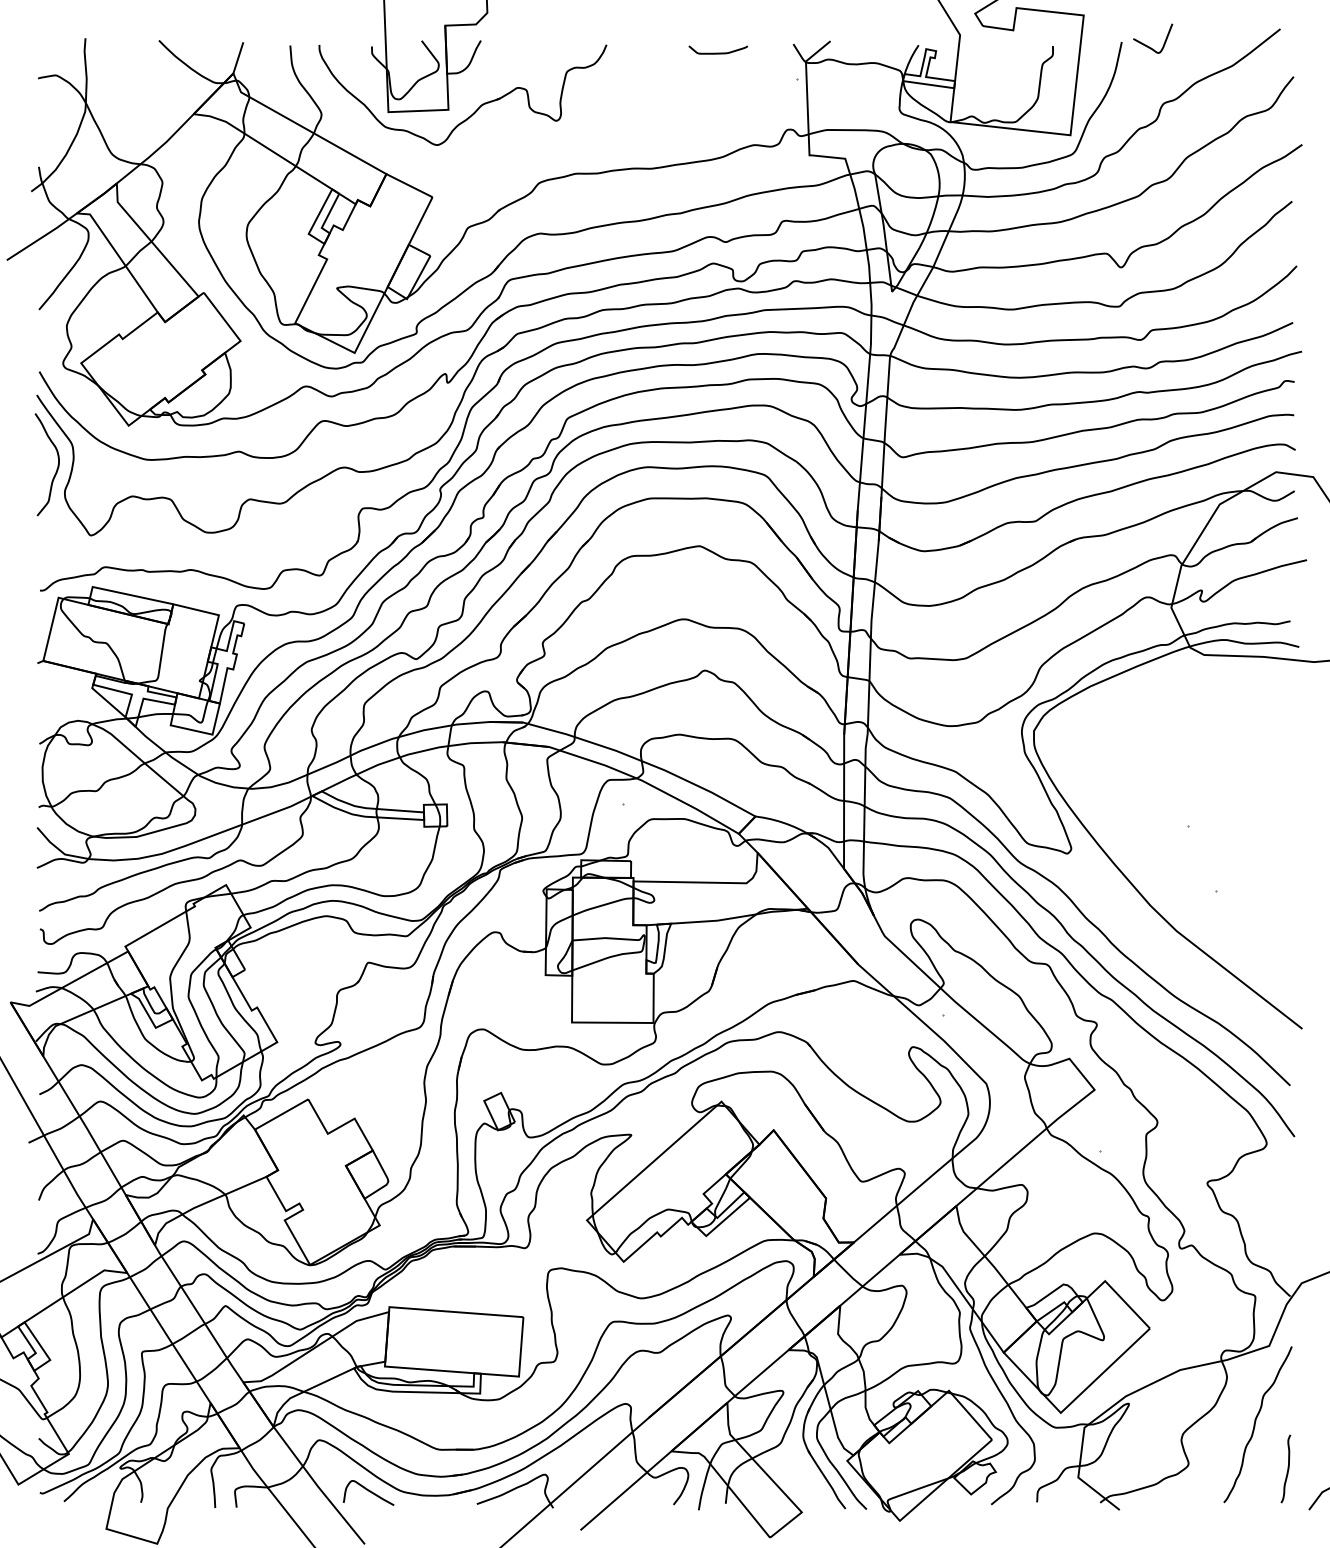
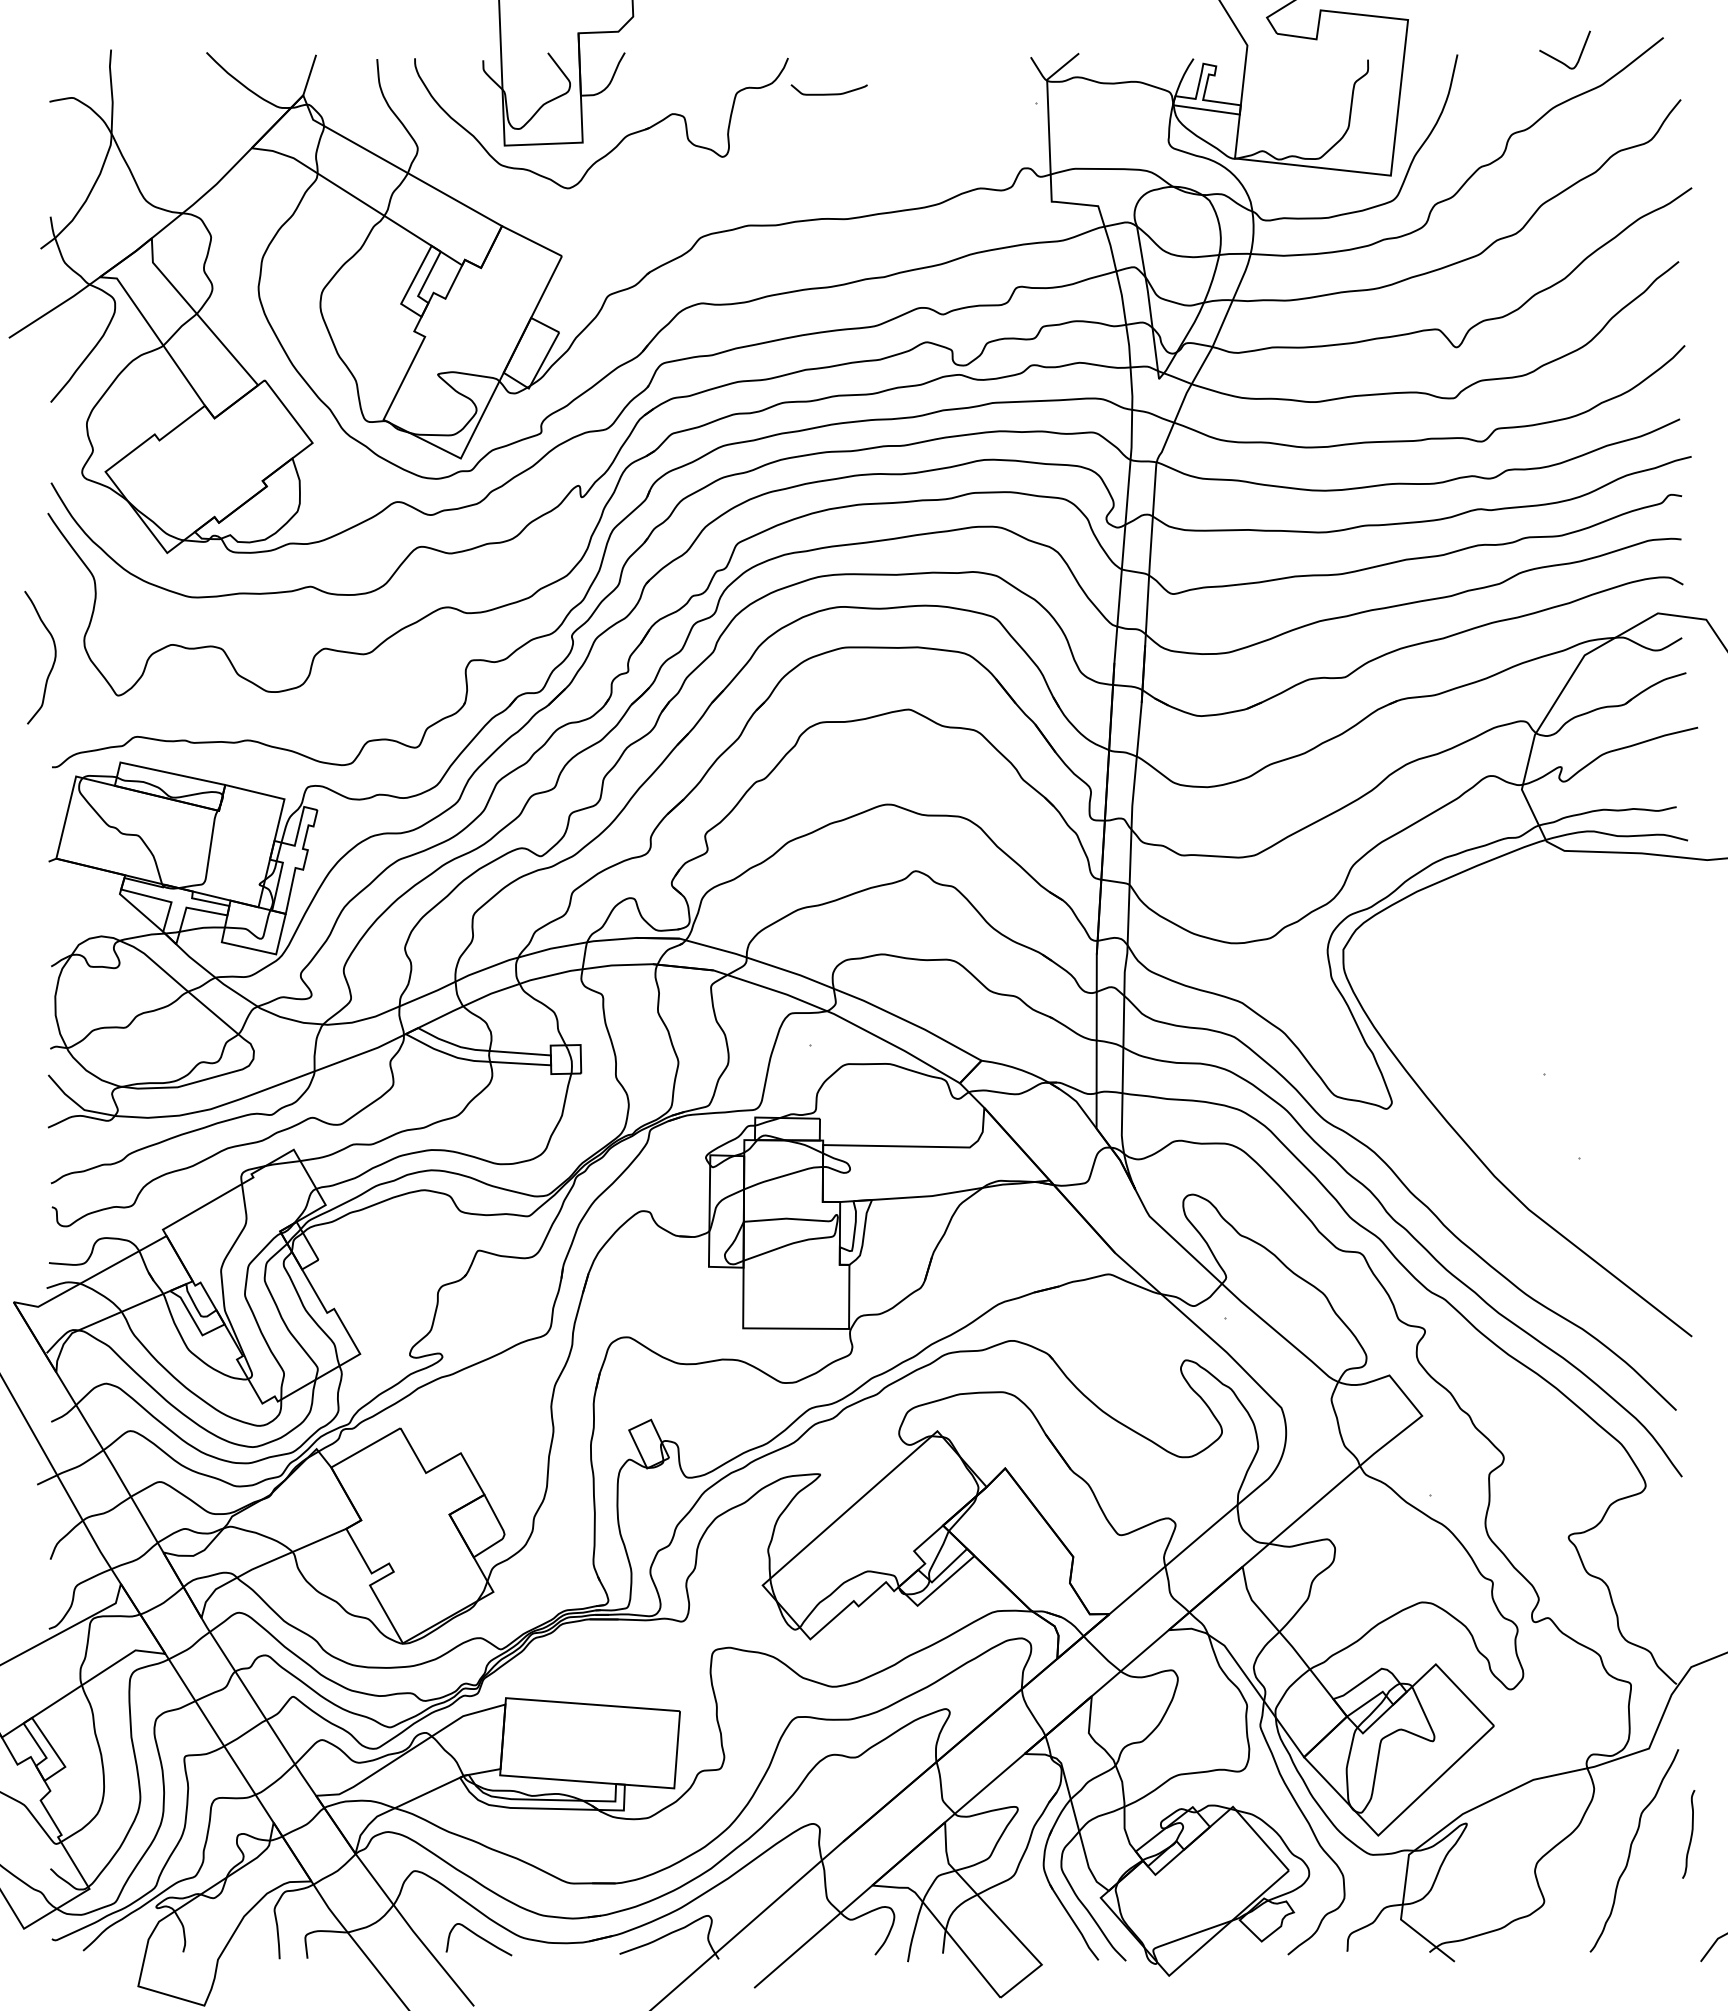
curve: (1147, 45) -> (1558, 59), moved
curve: (717, 52) -> (828, 93), moved
curve: (57, 467) -> (53, 661), moved
curve: (1287, 1469) -> (1690, 1835), moved

